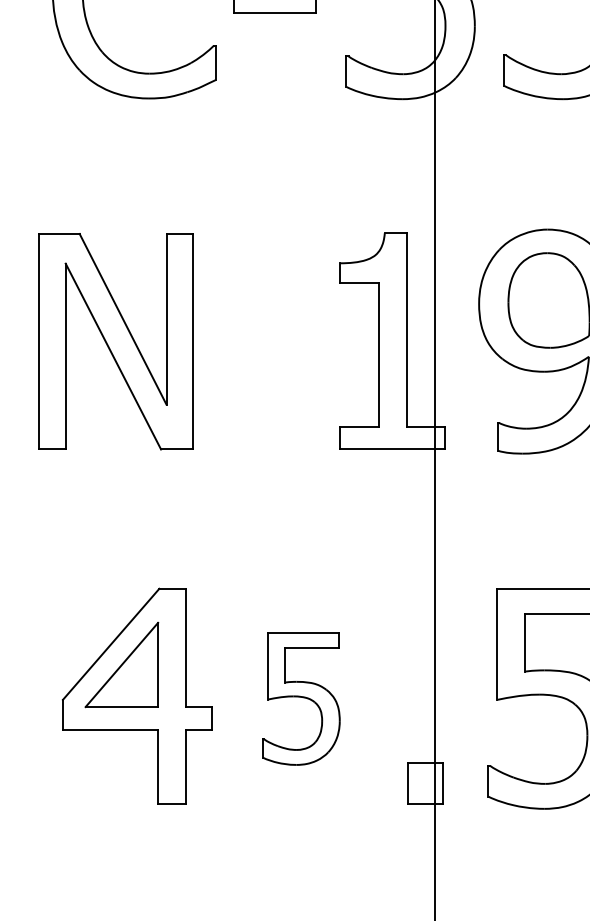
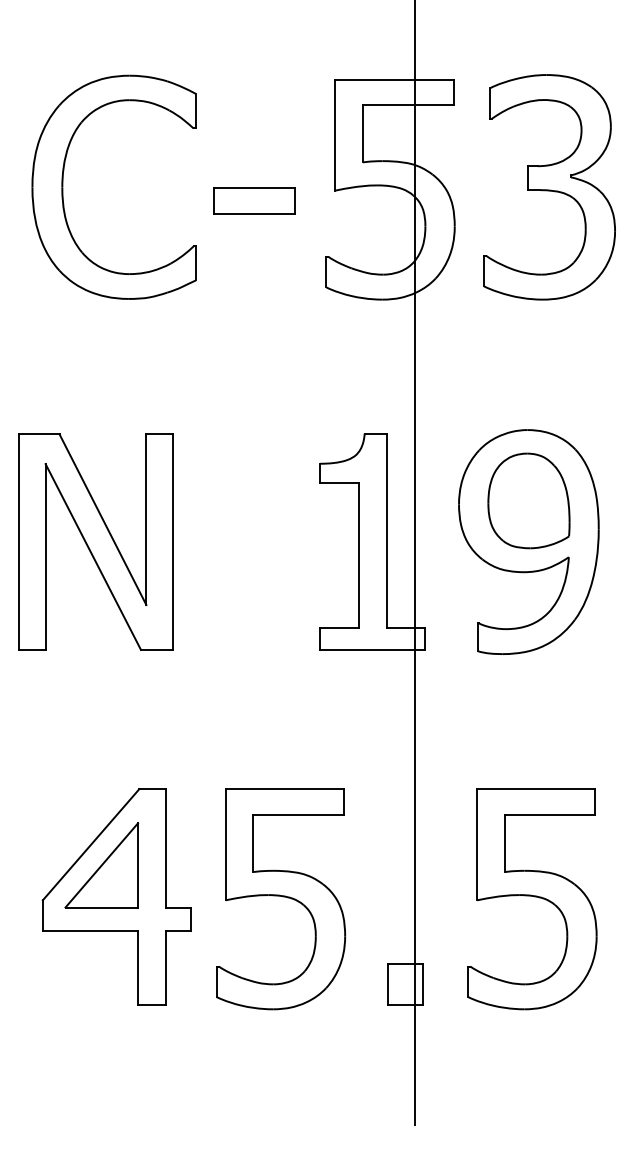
part: (301, 699) -> (281, 899), size x1.67

